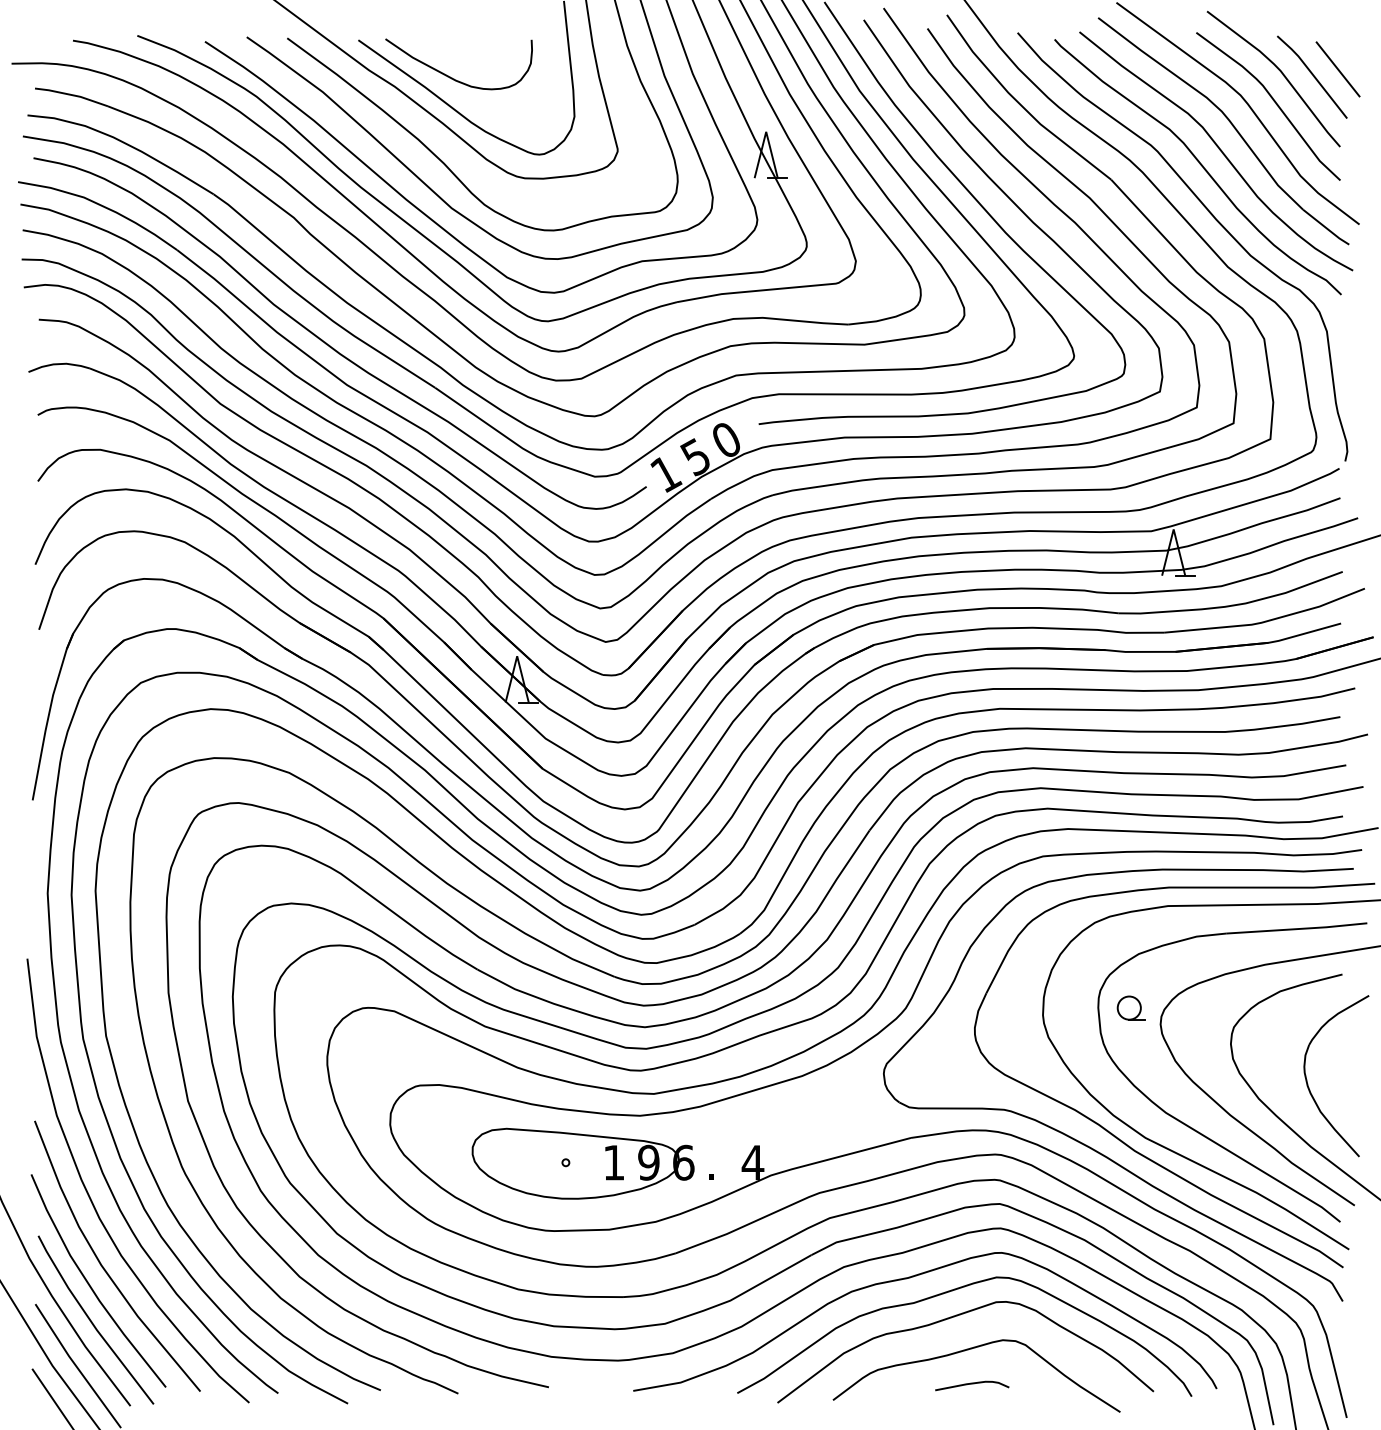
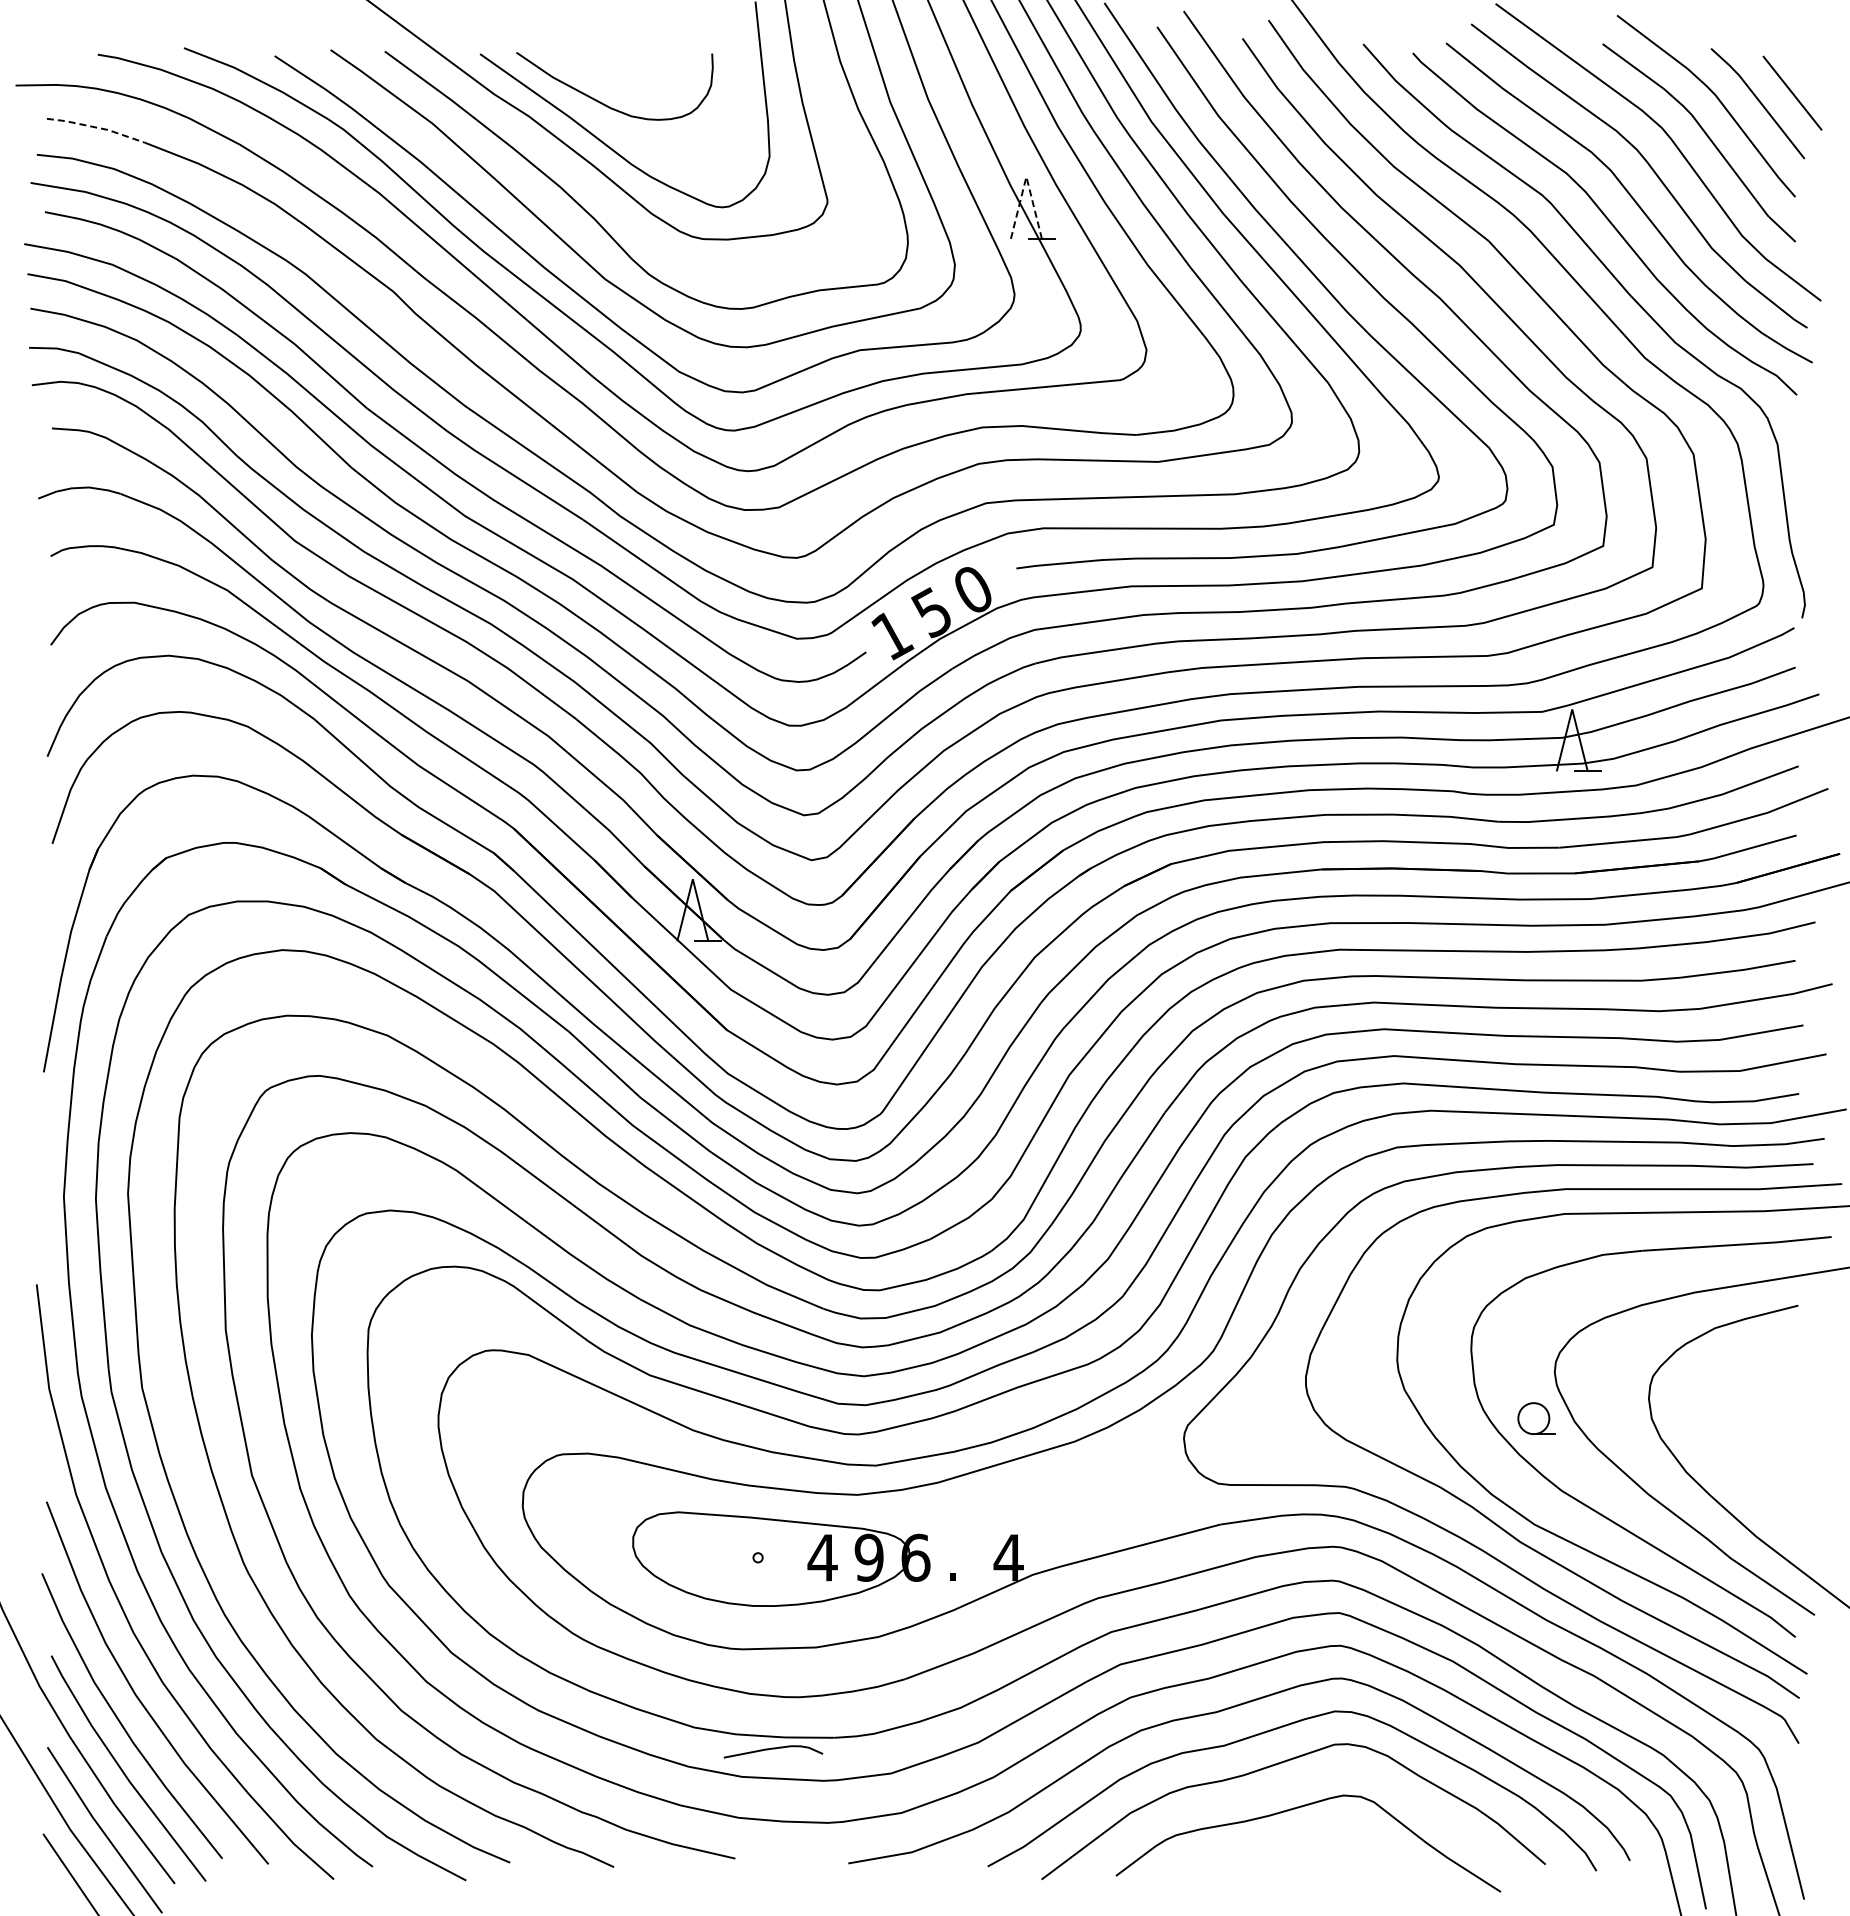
line: (72, 95) -> (96, 127), solid -> dashed
line: (766, 131) -> (1026, 176), solid -> dashed
part: (1131, 1008) -> (1536, 1418), moved
part: (1308, 1084) -> (1752, 1452), removed
text: (613, 1162) -> (822, 1557), 1 -> 4
curve: (972, 1384) -> (773, 1749), moved

